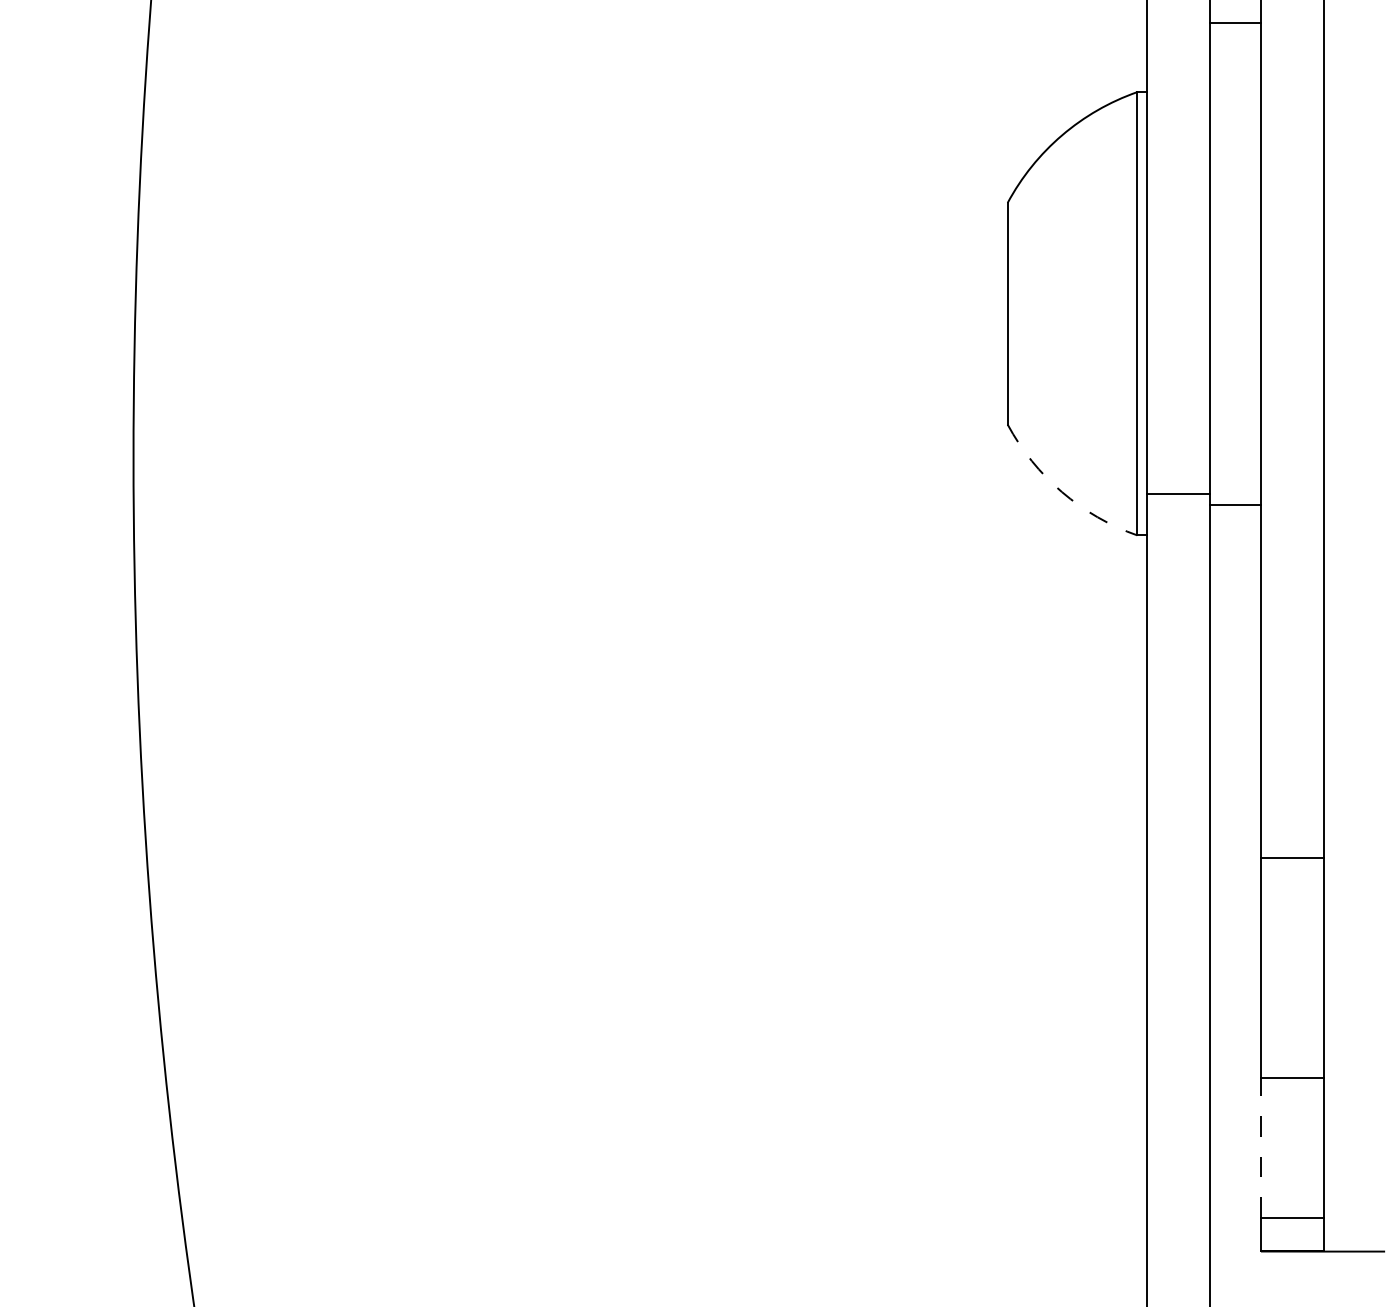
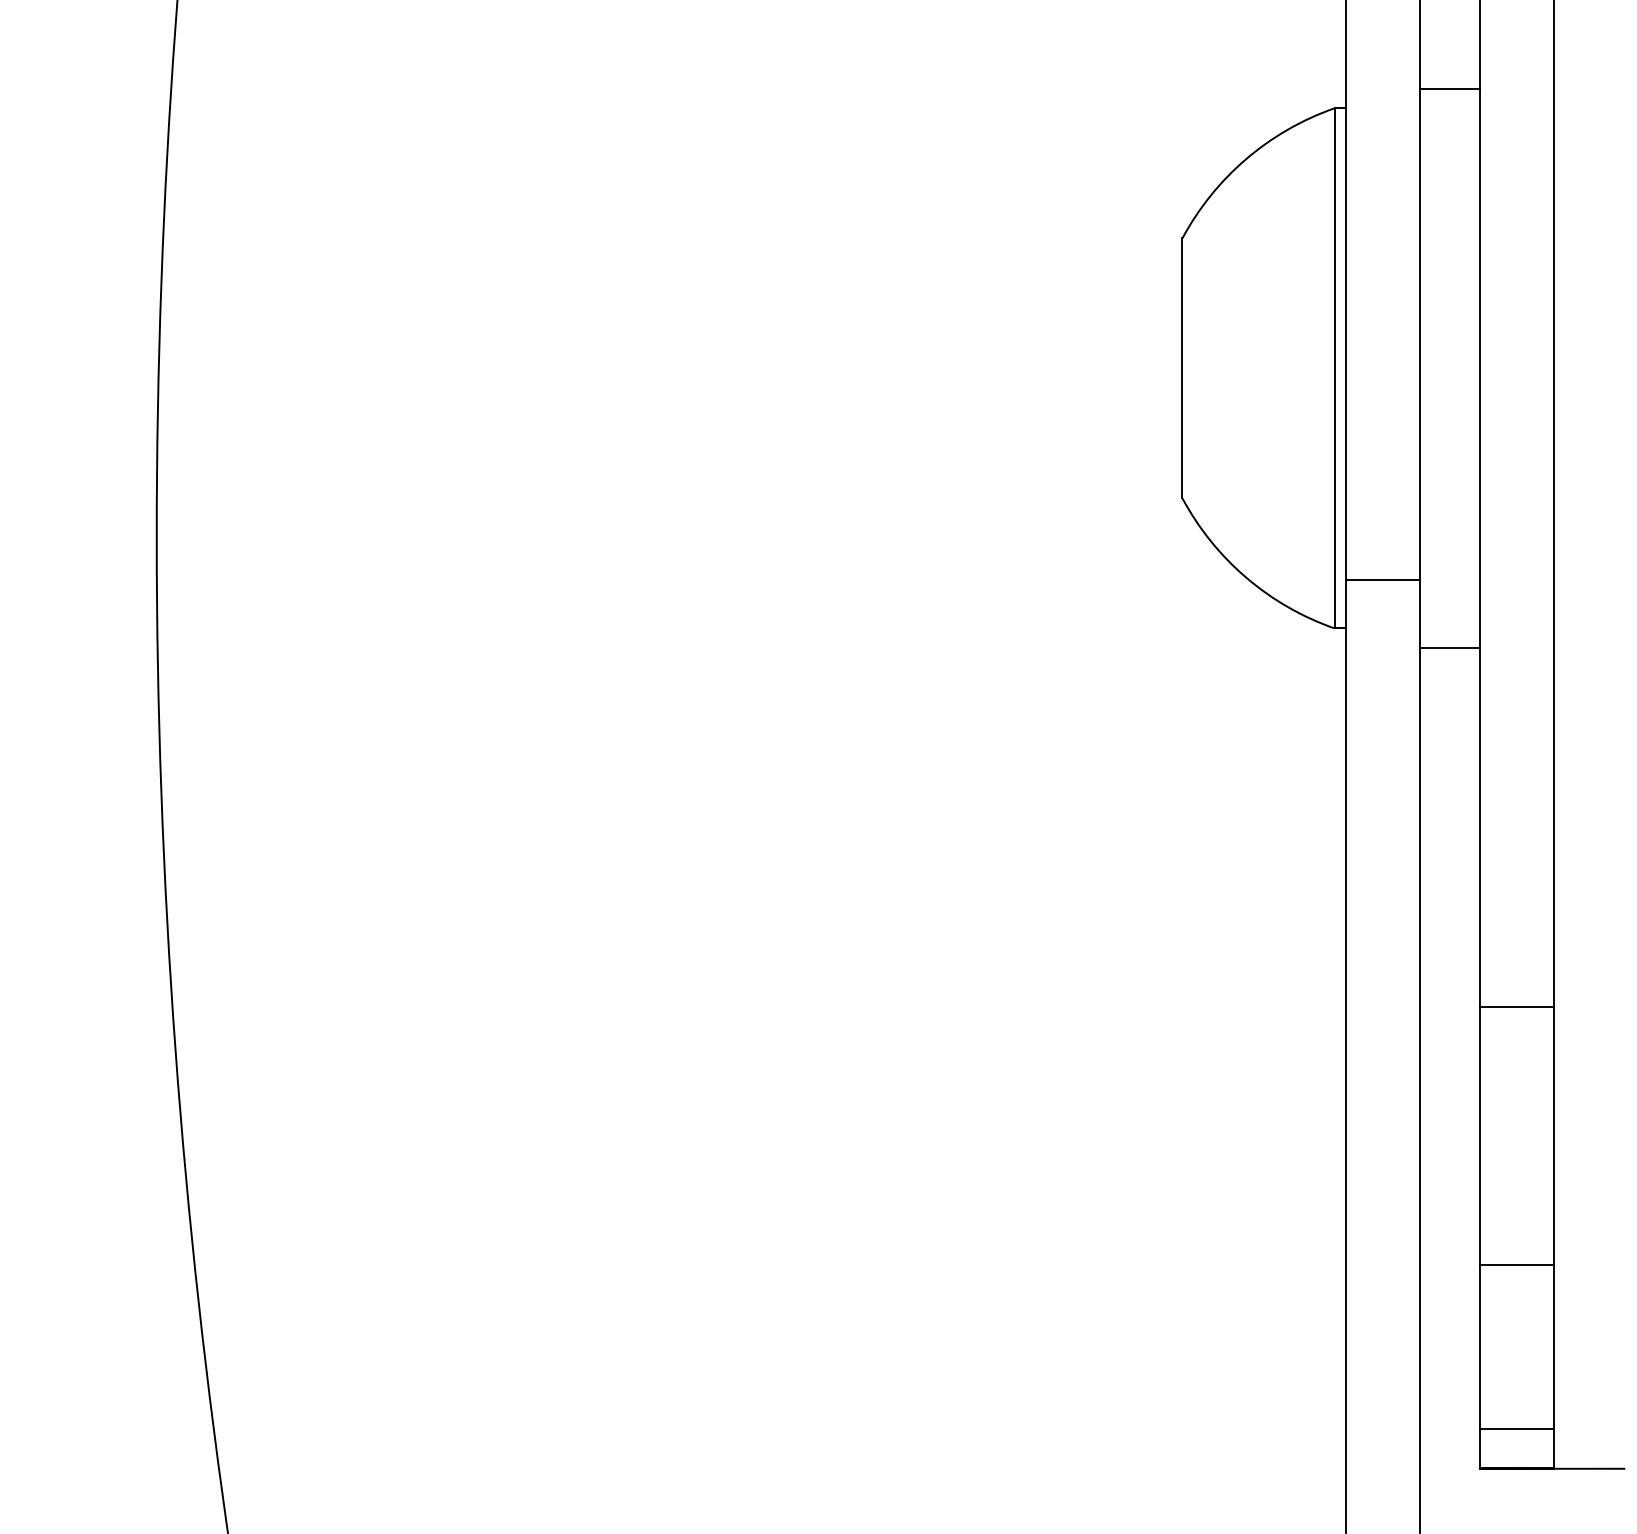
line: (1235, 22) -> (1449, 88), moved
arc: (1062, 492) -> (1246, 578), dashed -> solid
line: (1235, 504) -> (1449, 647), moved
line: (1260, 1147) -> (1479, 1346), dashed -> solid

